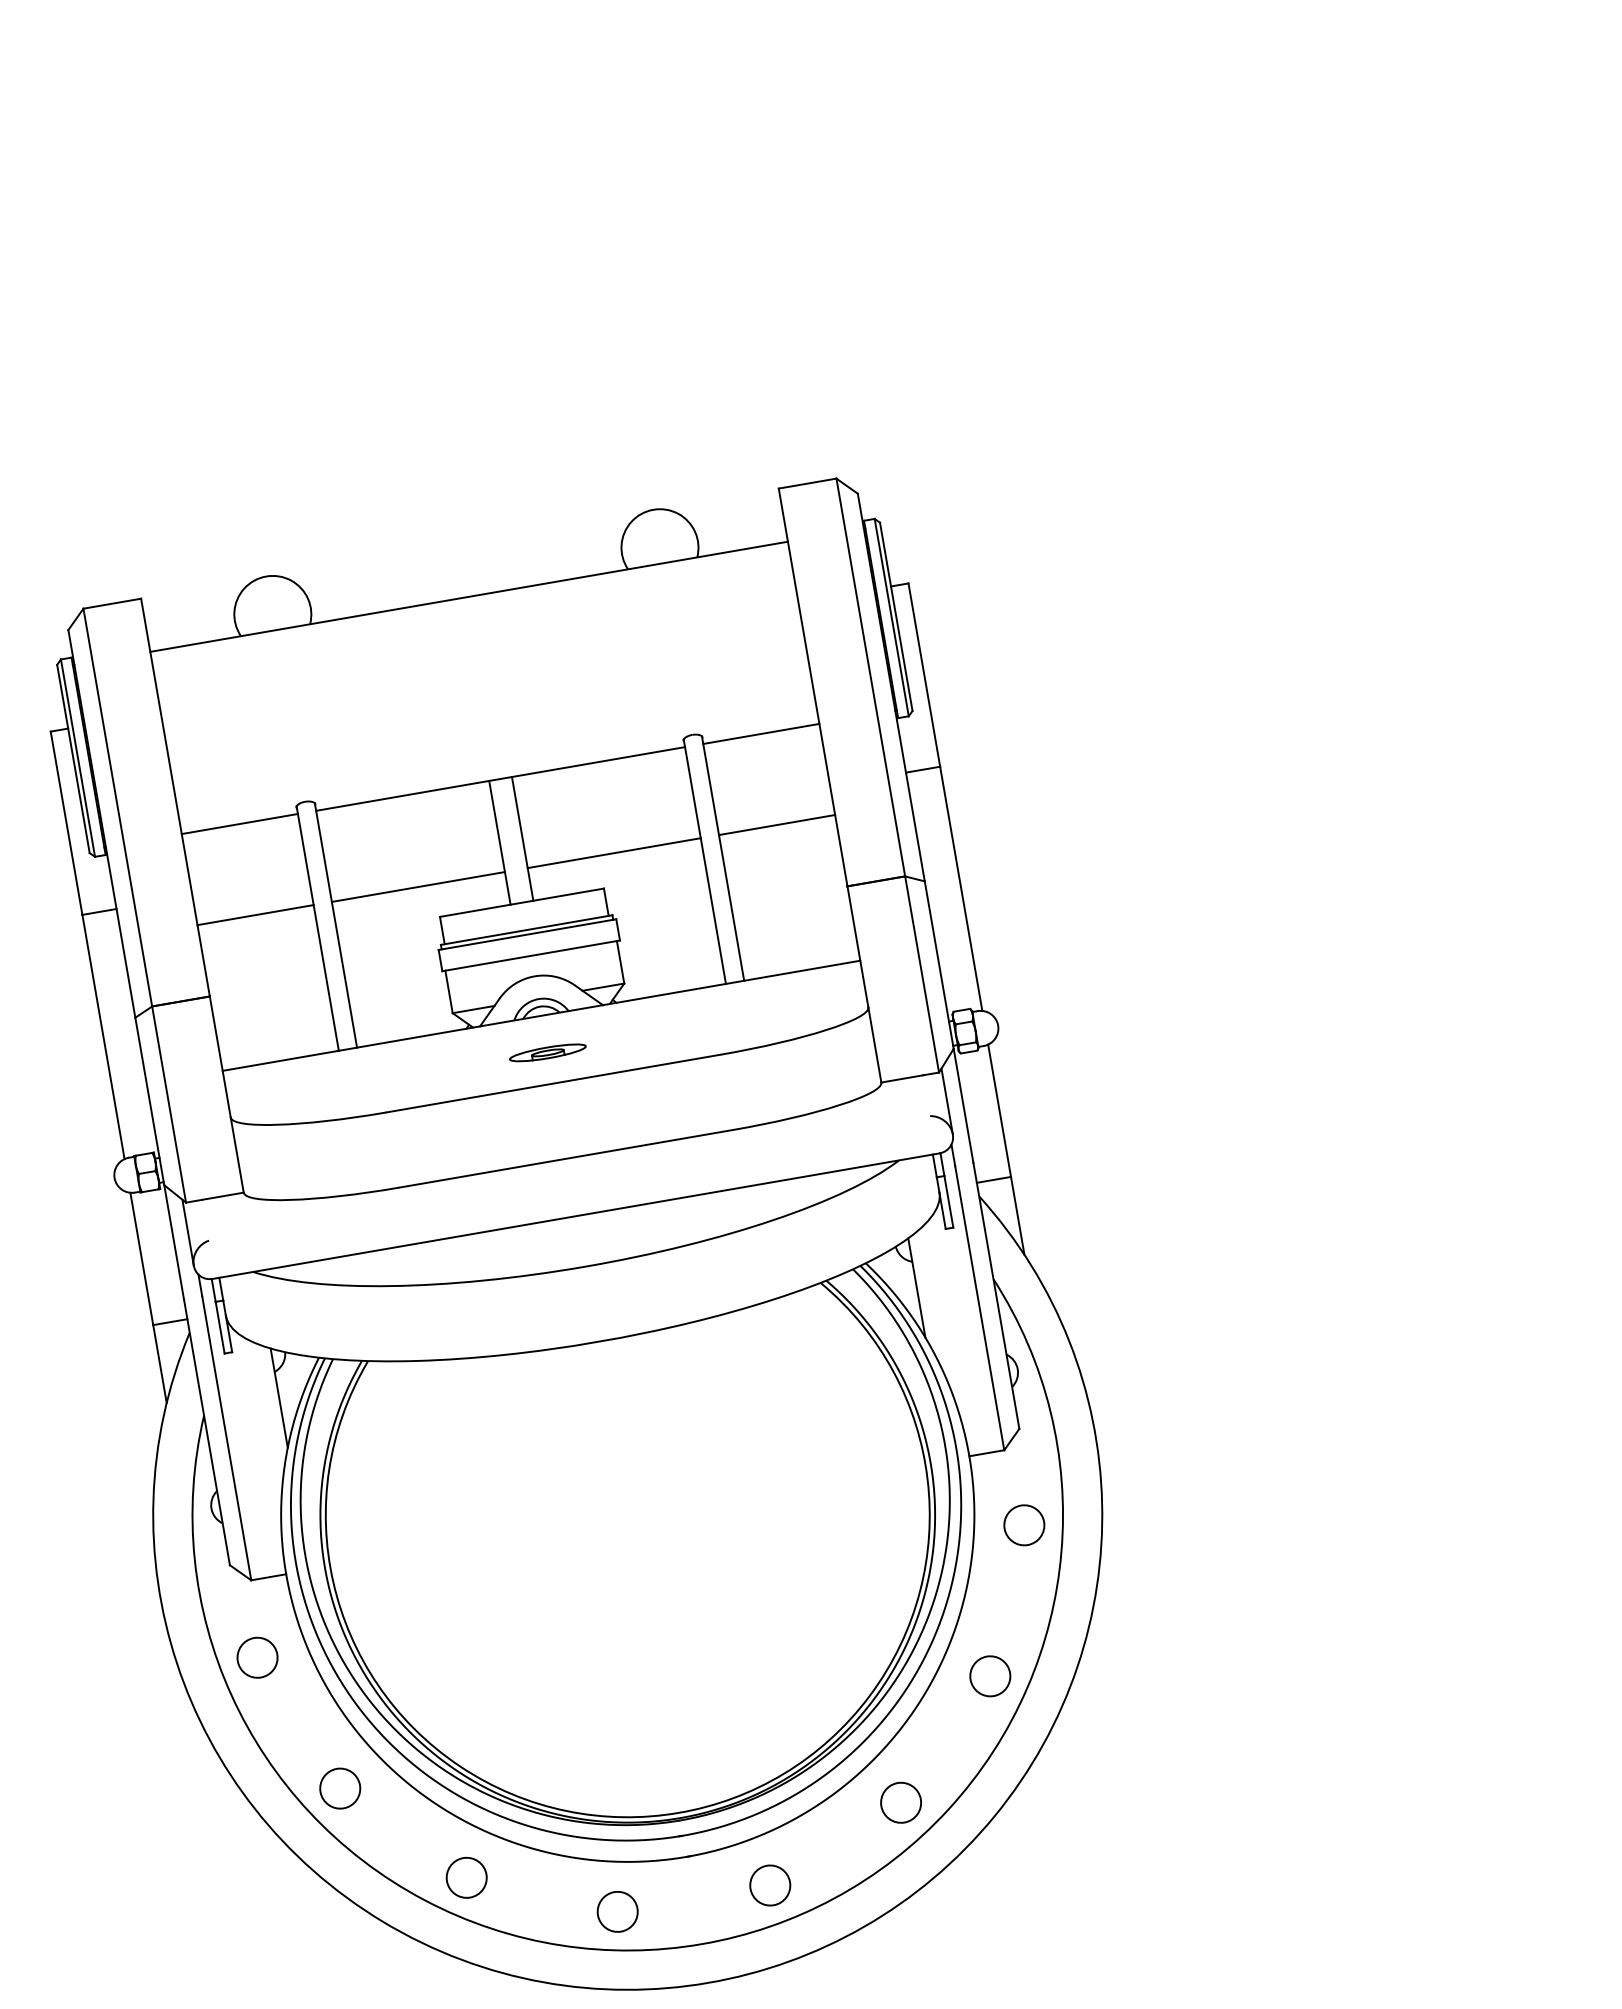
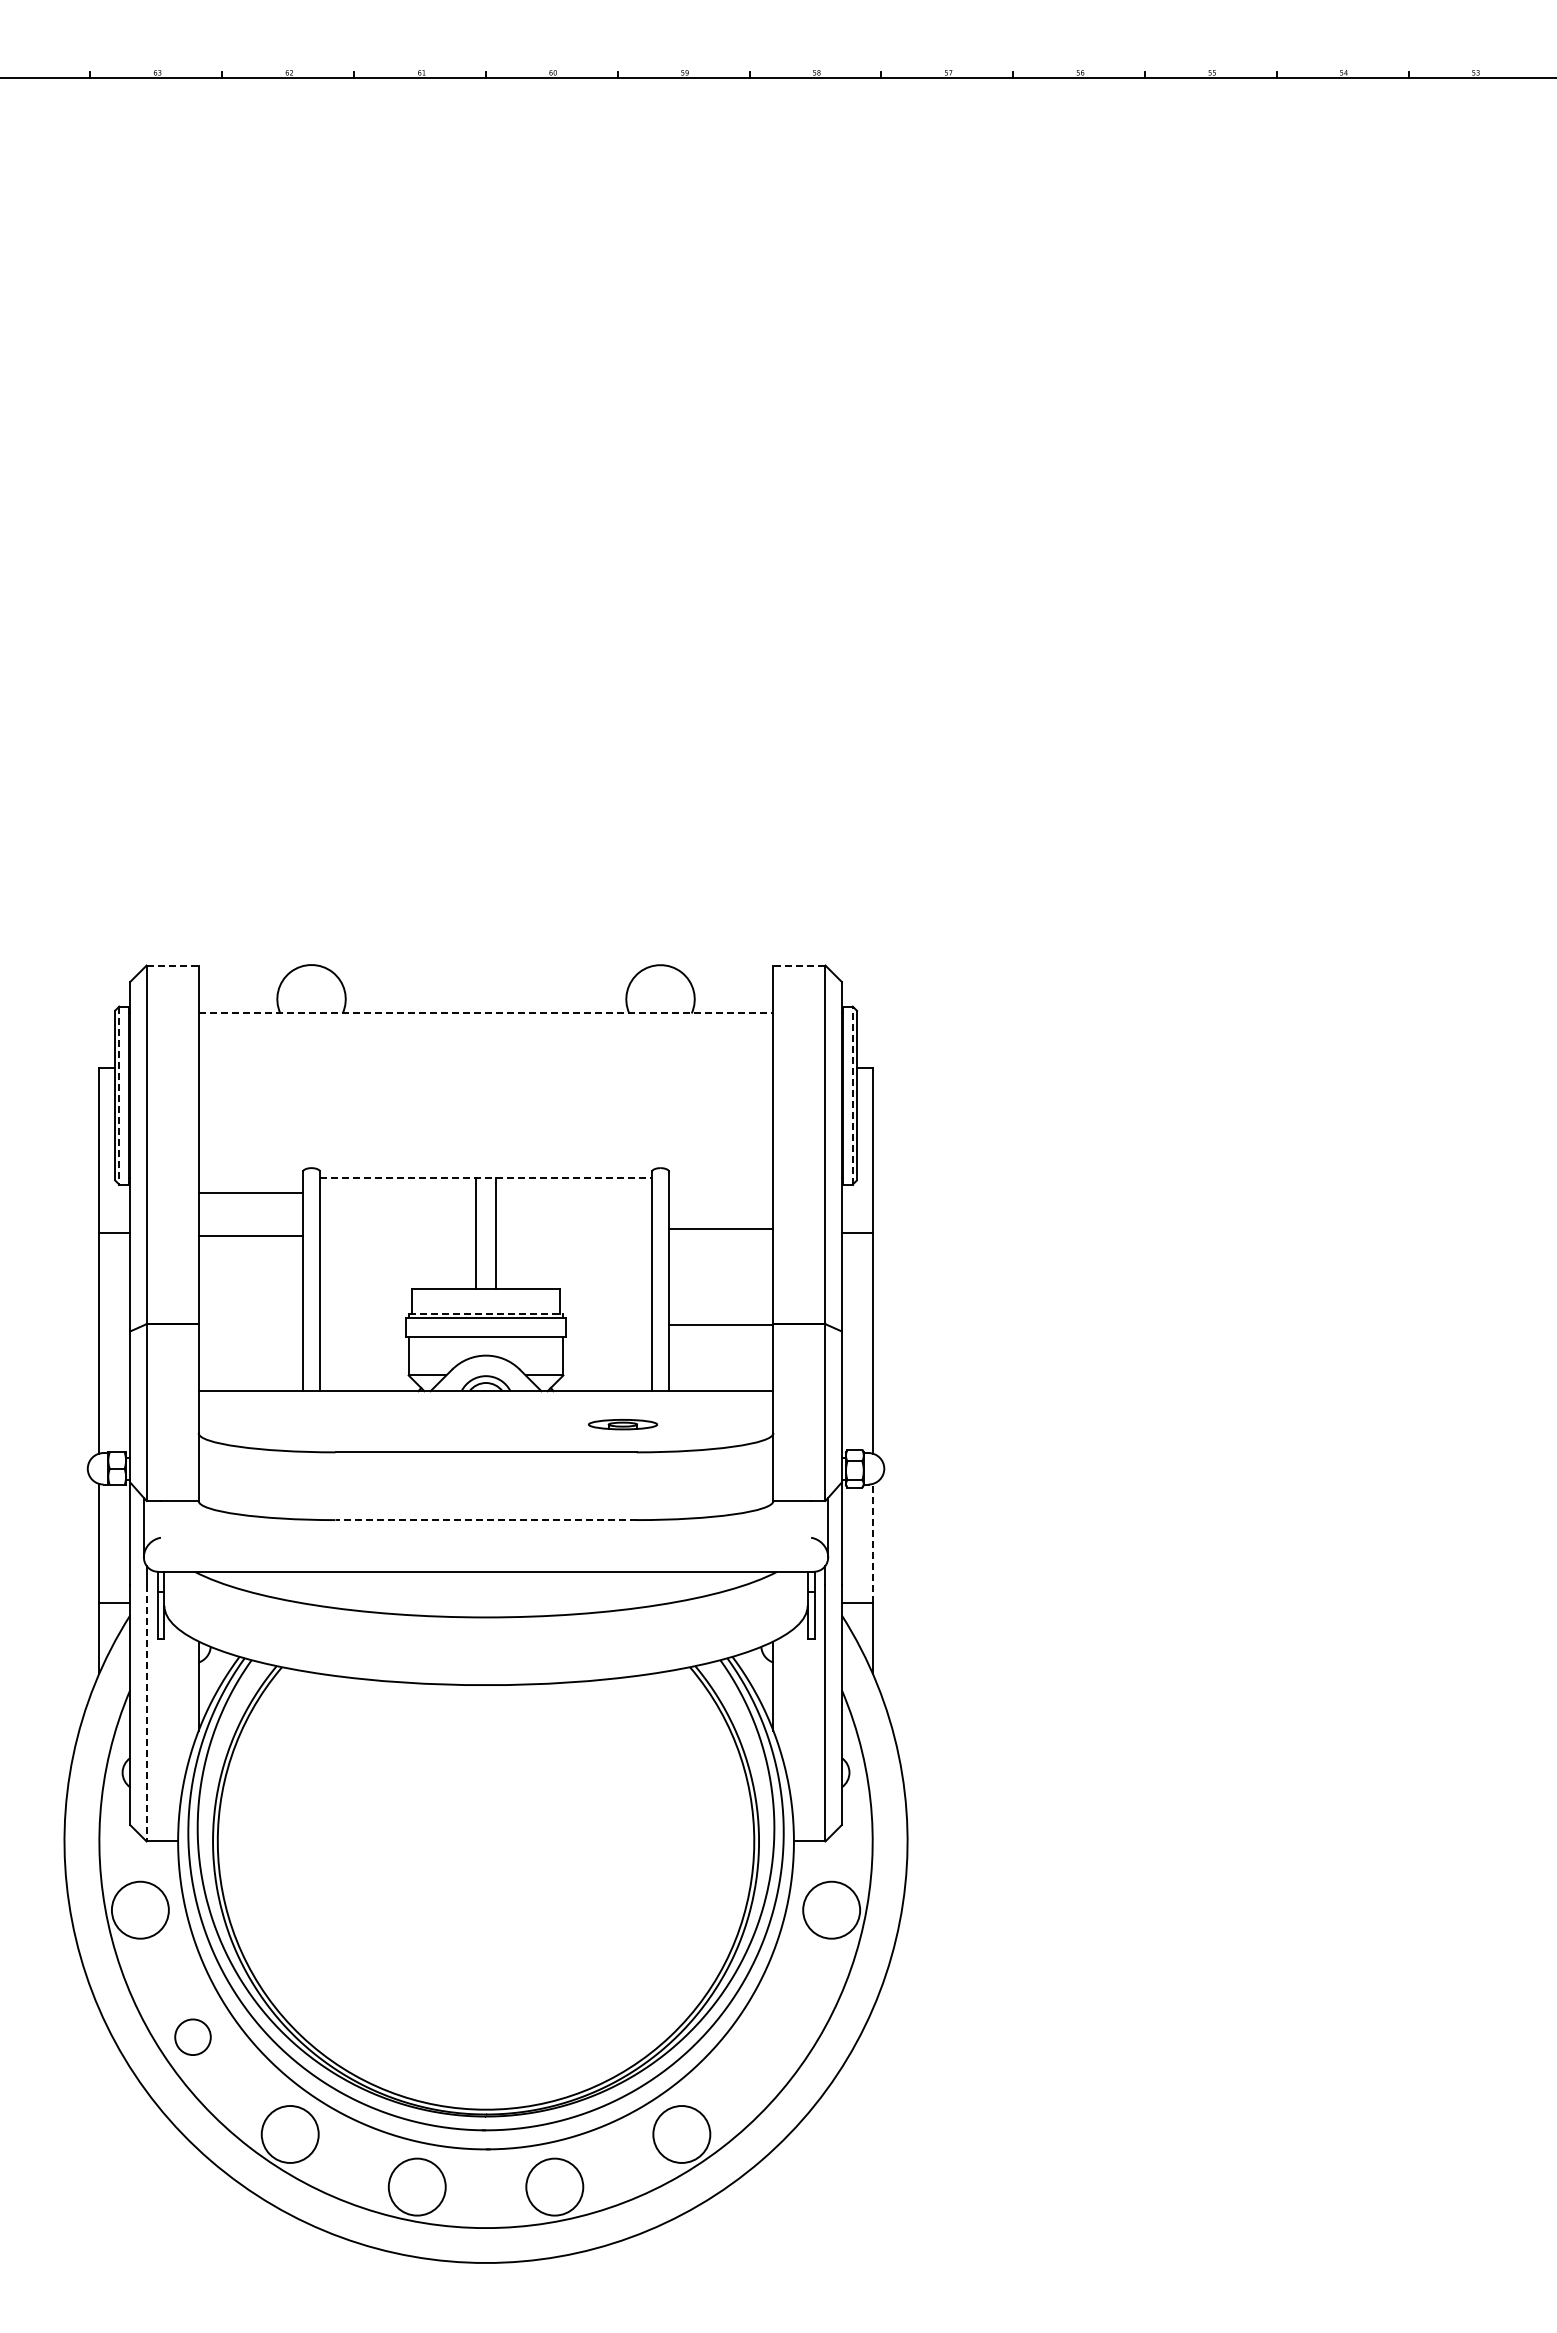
line: (806, 483) -> (798, 965), solid -> dashed
line: (469, 596) -> (486, 1013), solid -> dashed
line: (113, 603) -> (173, 965), solid -> dashed
line: (891, 617) -> (852, 1095), solid -> dashed
line: (760, 733) -> (720, 1228), moved
line: (78, 758) -> (119, 1095), solid -> dashed
line: (501, 778) -> (486, 1177), solid -> dashed
line: (239, 823) -> (250, 1235), moved
line: (776, 824) -> (720, 1324), moved
line: (614, 852) -> (574, 1259), removed
line: (418, 886) -> (397, 1259), removed
line: (254, 914) -> (250, 1192), moved
line: (527, 929) -> (486, 1313), solid -> dashed
part: (547, 1052) -> (622, 1424), moved
line: (999, 1110) -> (872, 1543), solid -> dashed
line: (566, 1159) -> (486, 1520), solid -> dashed
line: (226, 1438) -> (146, 1713), solid -> dashed
circle: (1024, 1525) -> (831, 1910), size x1.6
circle: (257, 1658) -> (140, 1910), size x1.6
circle: (989, 1675) -> (778, 2036), removed
circle: (900, 1802) -> (681, 2134), size x1.6
circle: (467, 1877) -> (290, 2134), size x1.6
circle: (769, 1884) -> (554, 2186), size x1.6
circle: (617, 1911) -> (417, 2186), size x1.6

